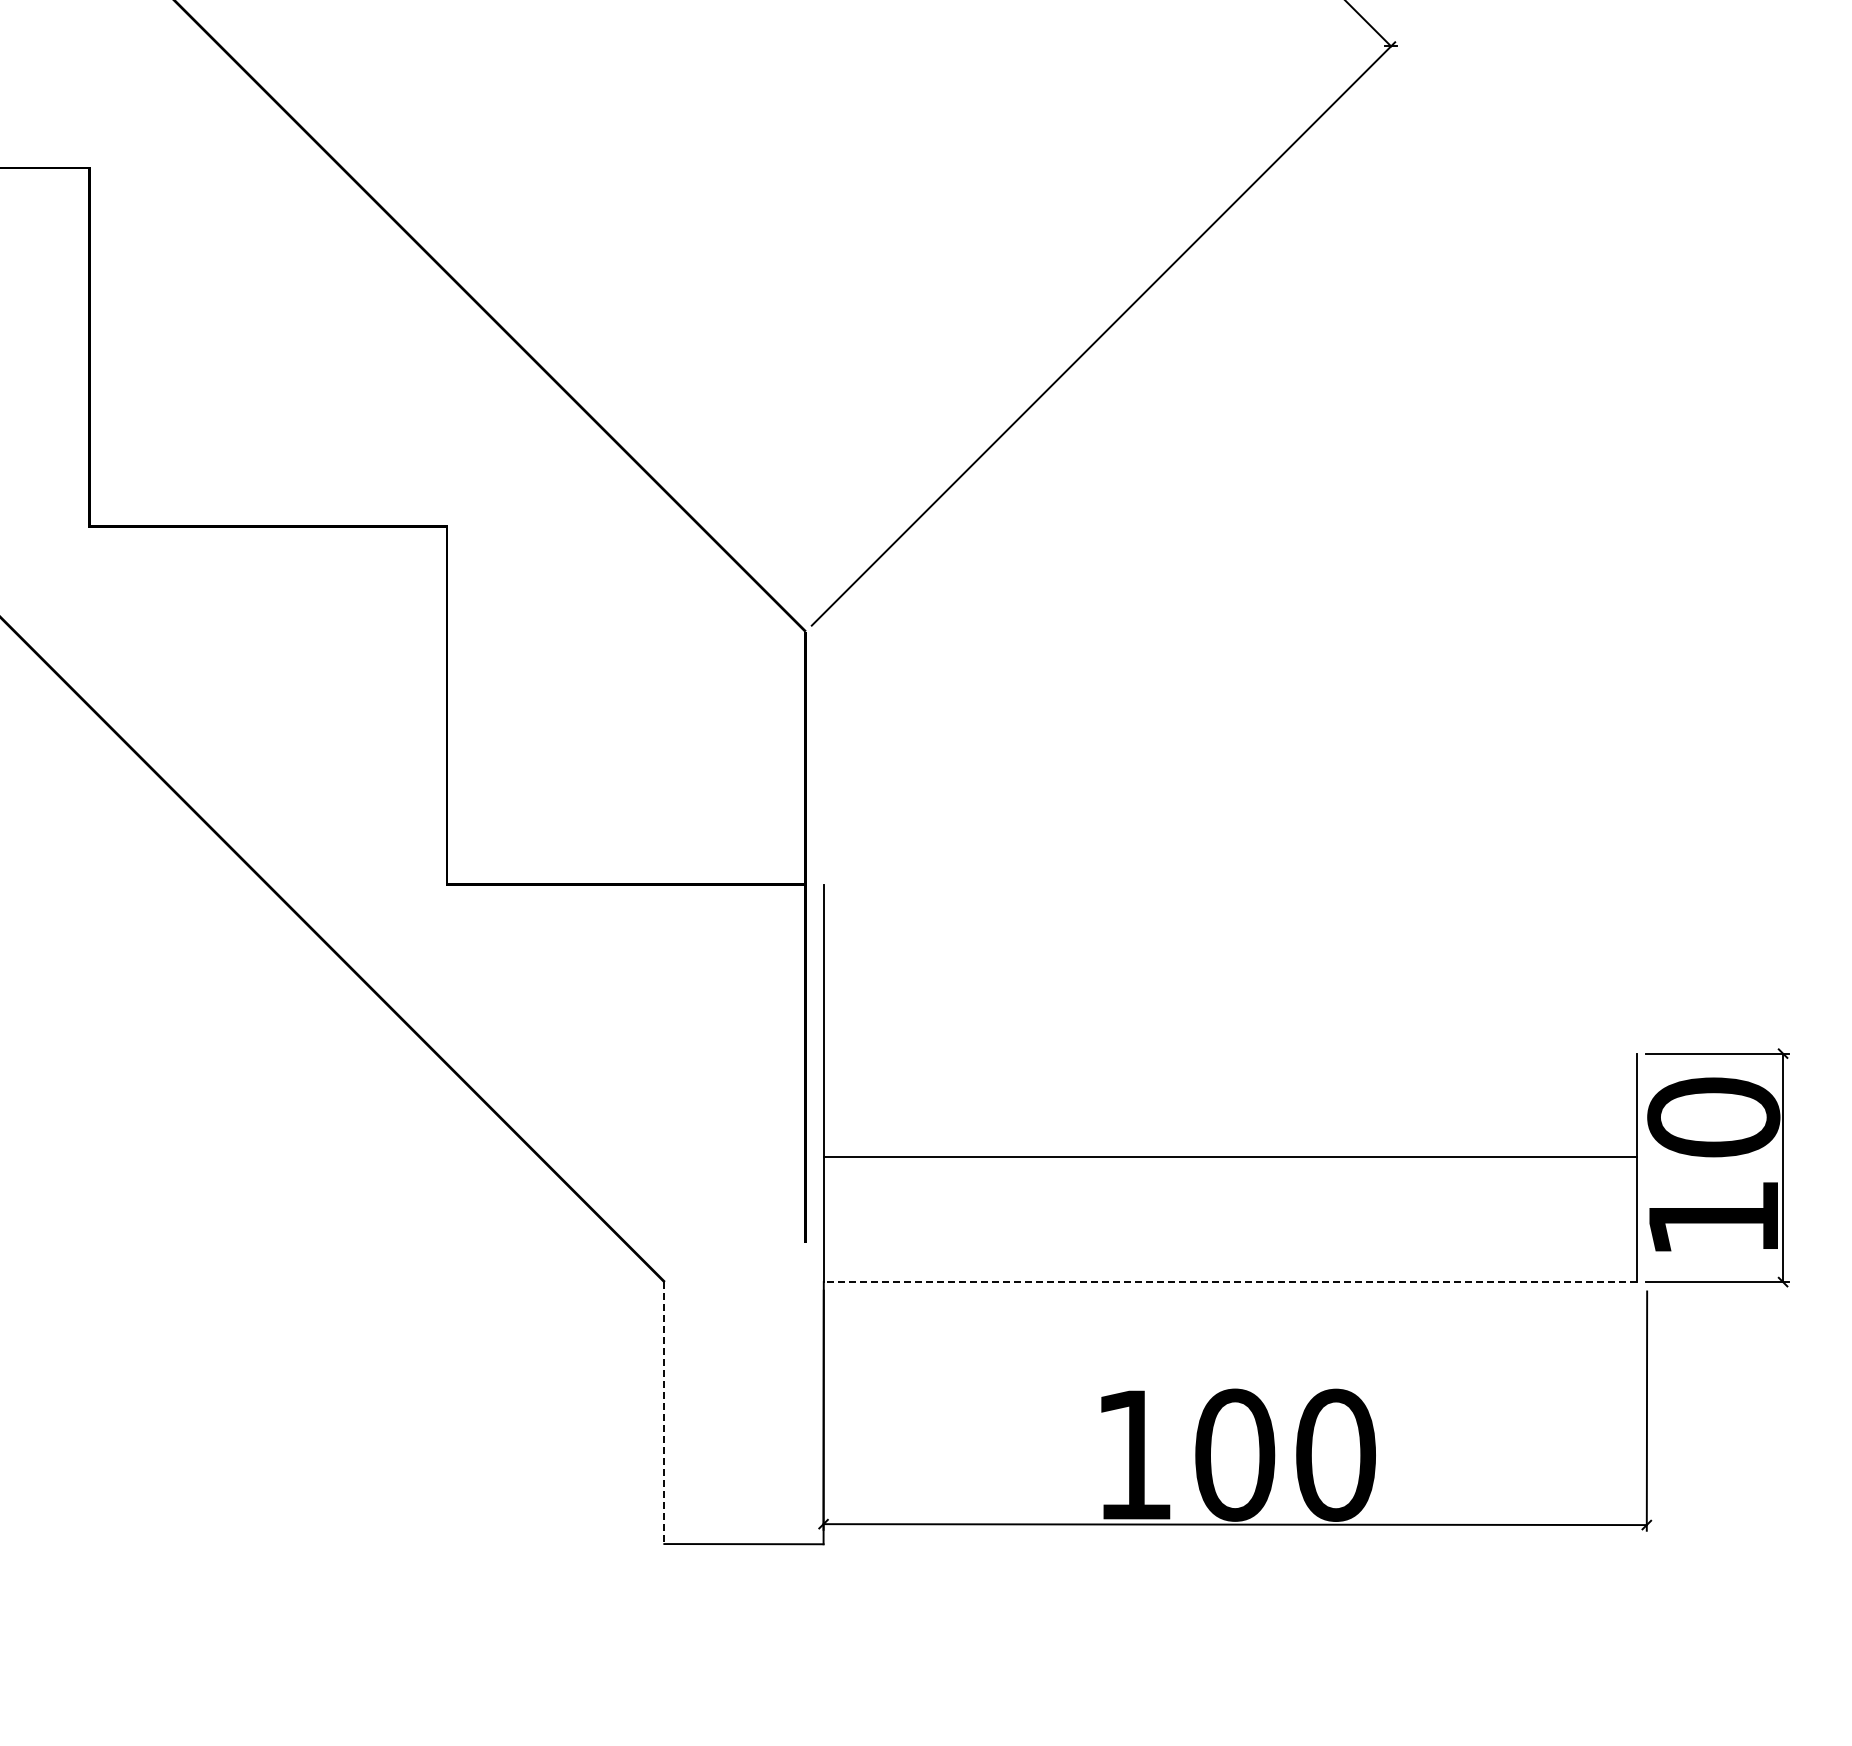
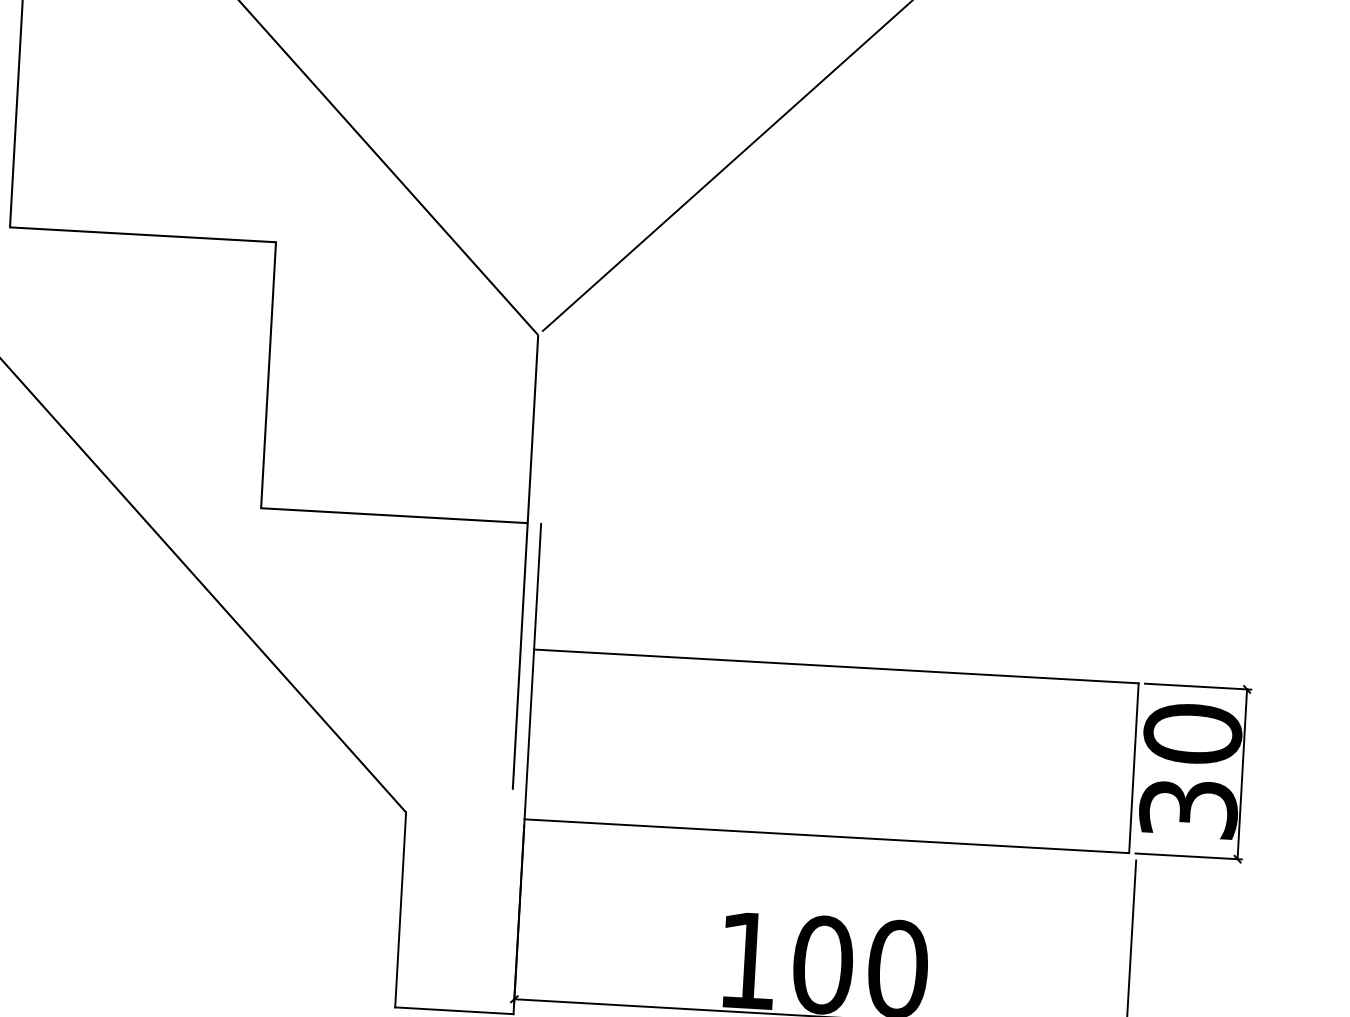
line: (1230, 1156) -> (836, 666), moved
text: (1713, 1218) -> (1188, 809), 10 -> 30
line: (1230, 1282) -> (826, 836), dashed -> solid
line: (664, 1413) -> (400, 910), dashed -> solid

